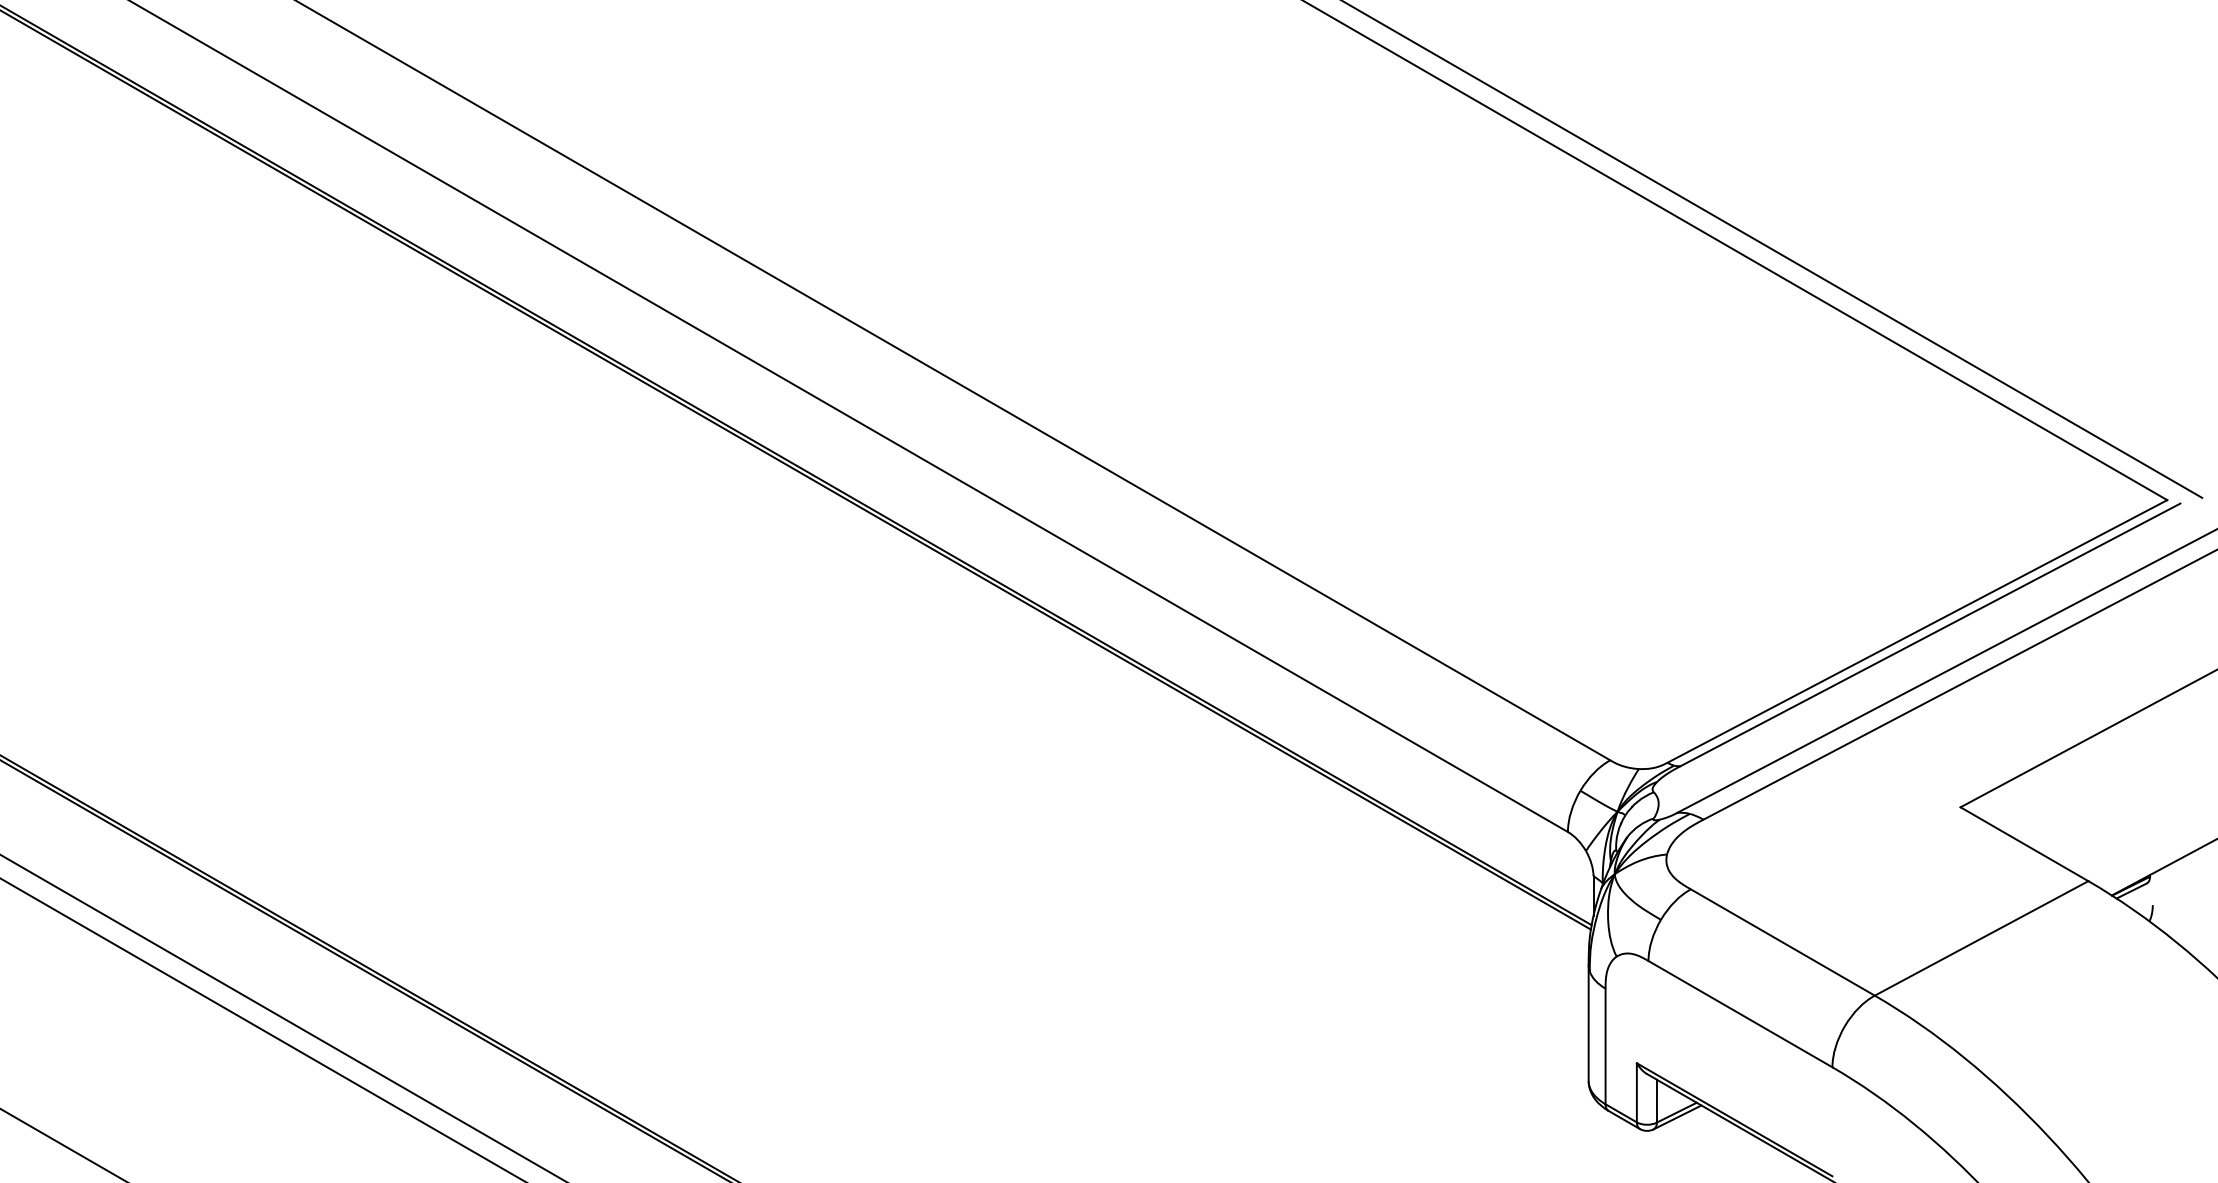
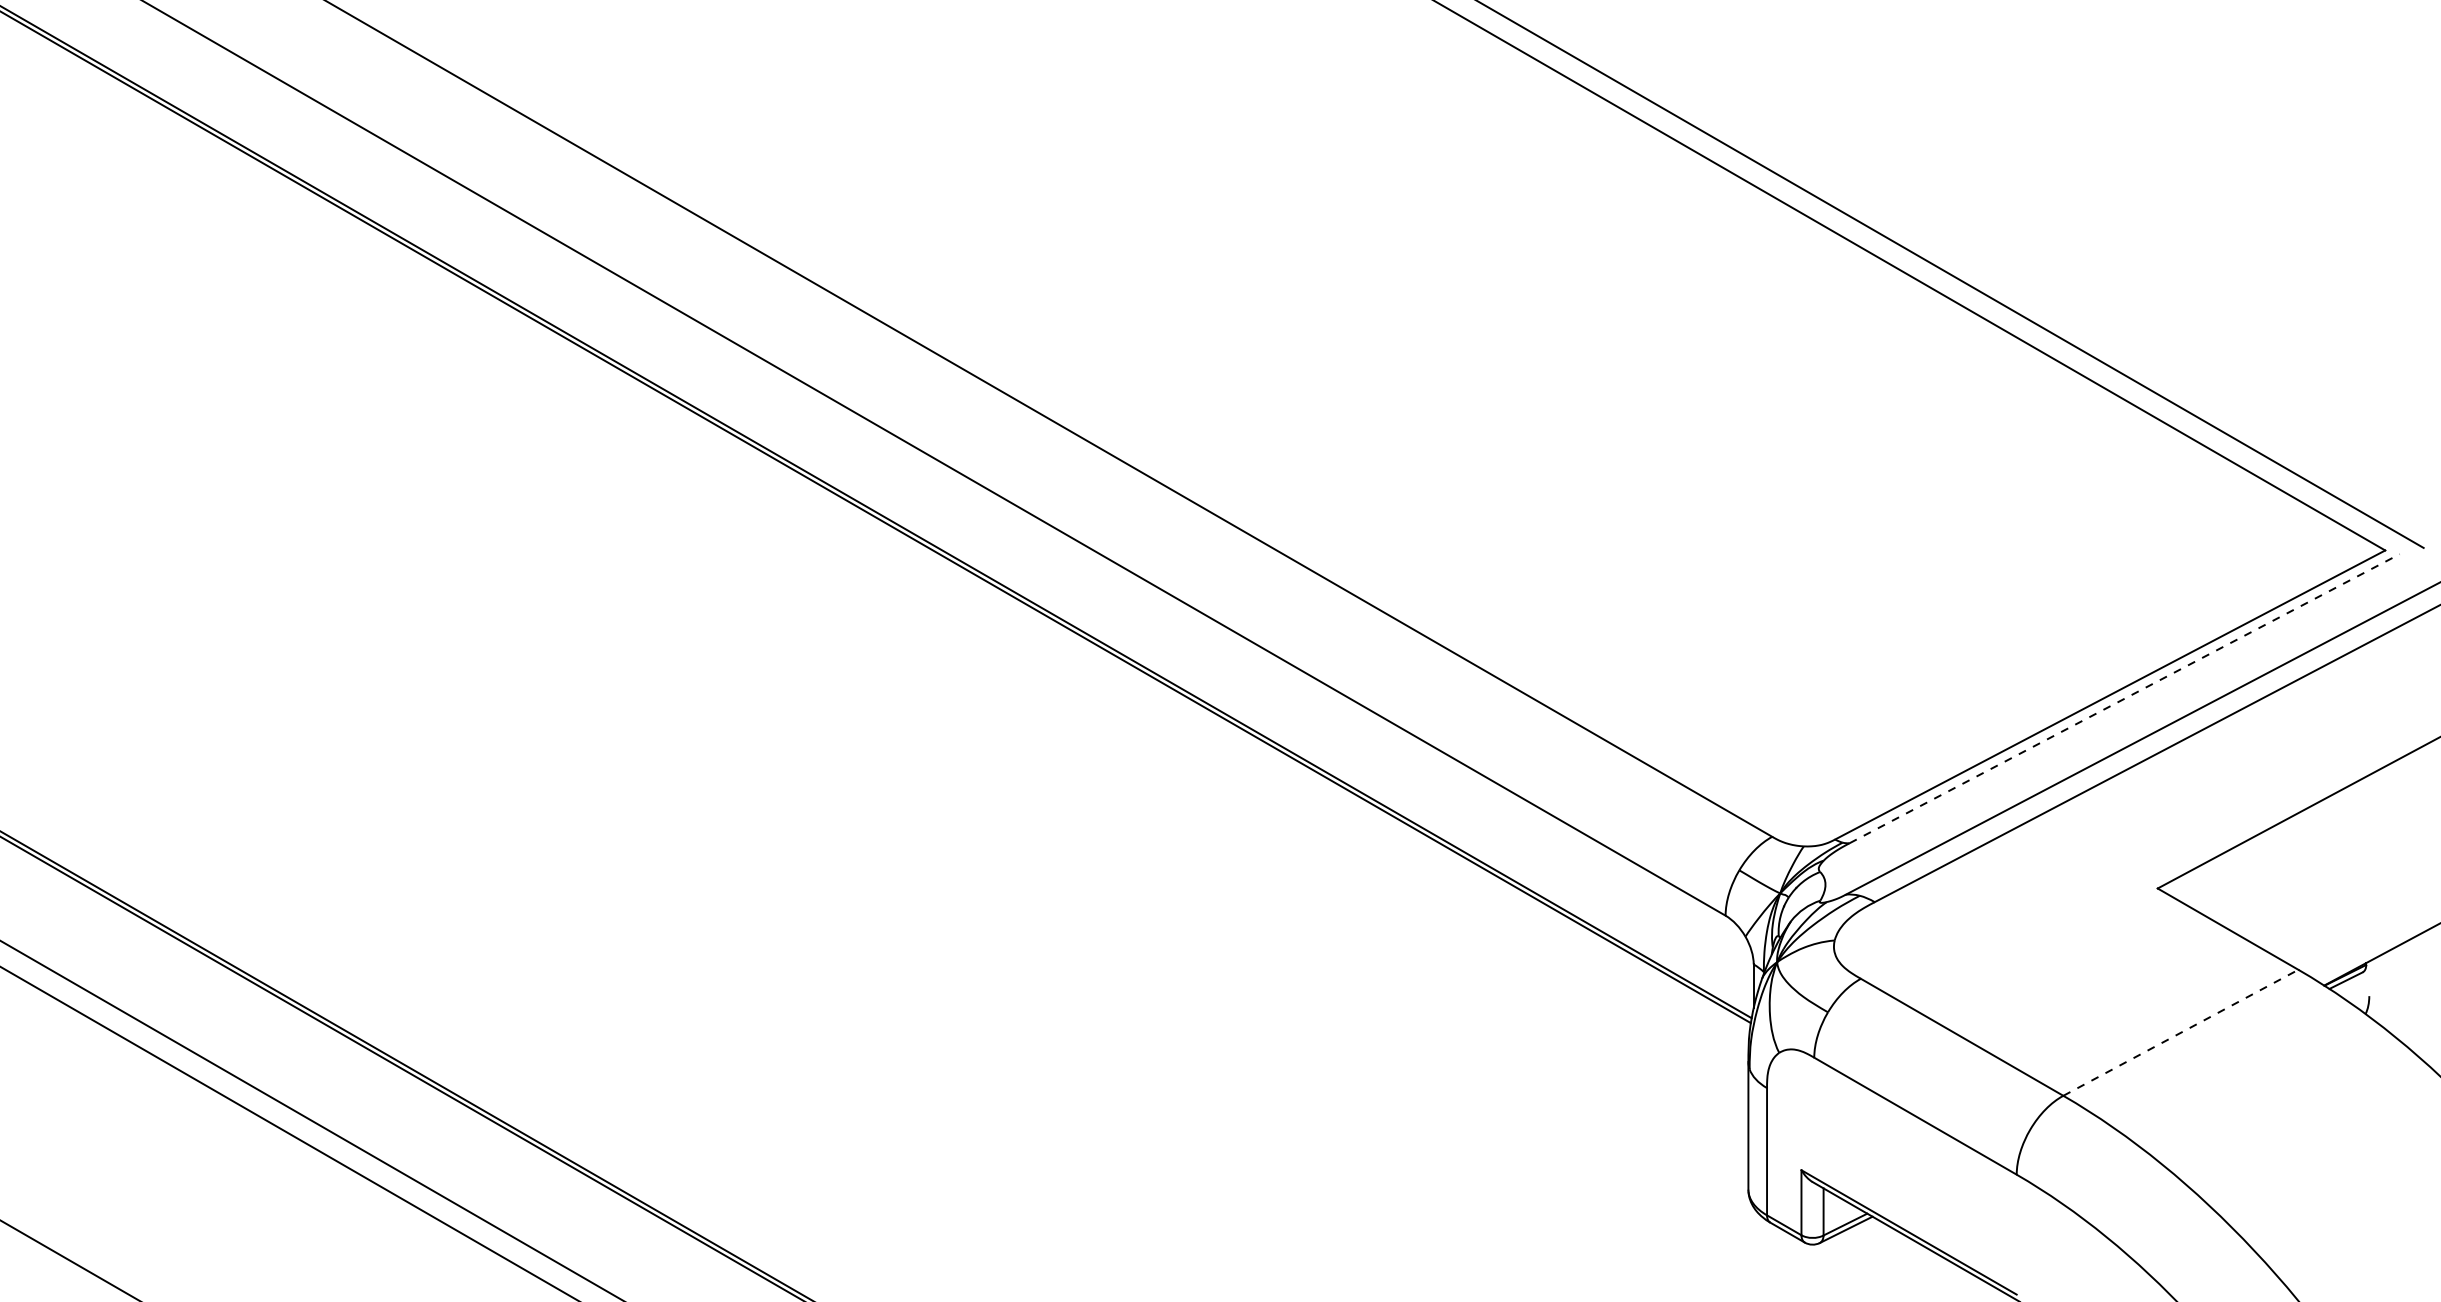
line: (1930, 634) -> (2124, 698), solid -> dashed
line: (1982, 938) -> (2181, 1032), solid -> dashed

